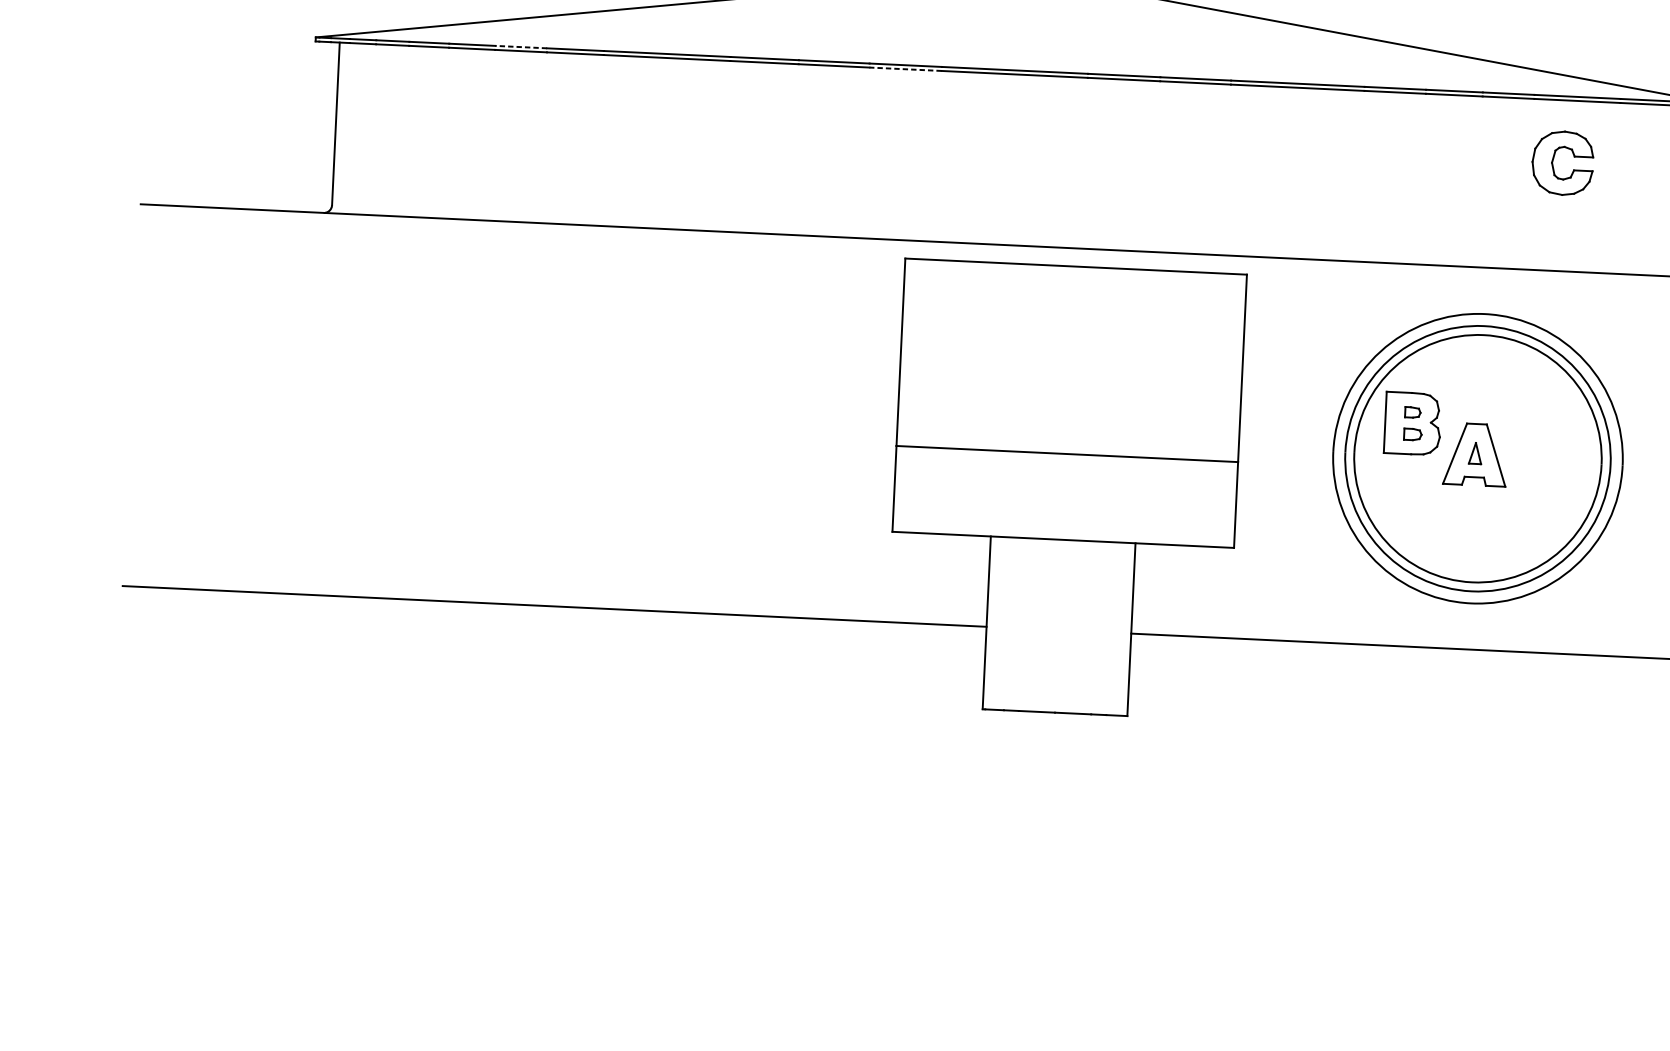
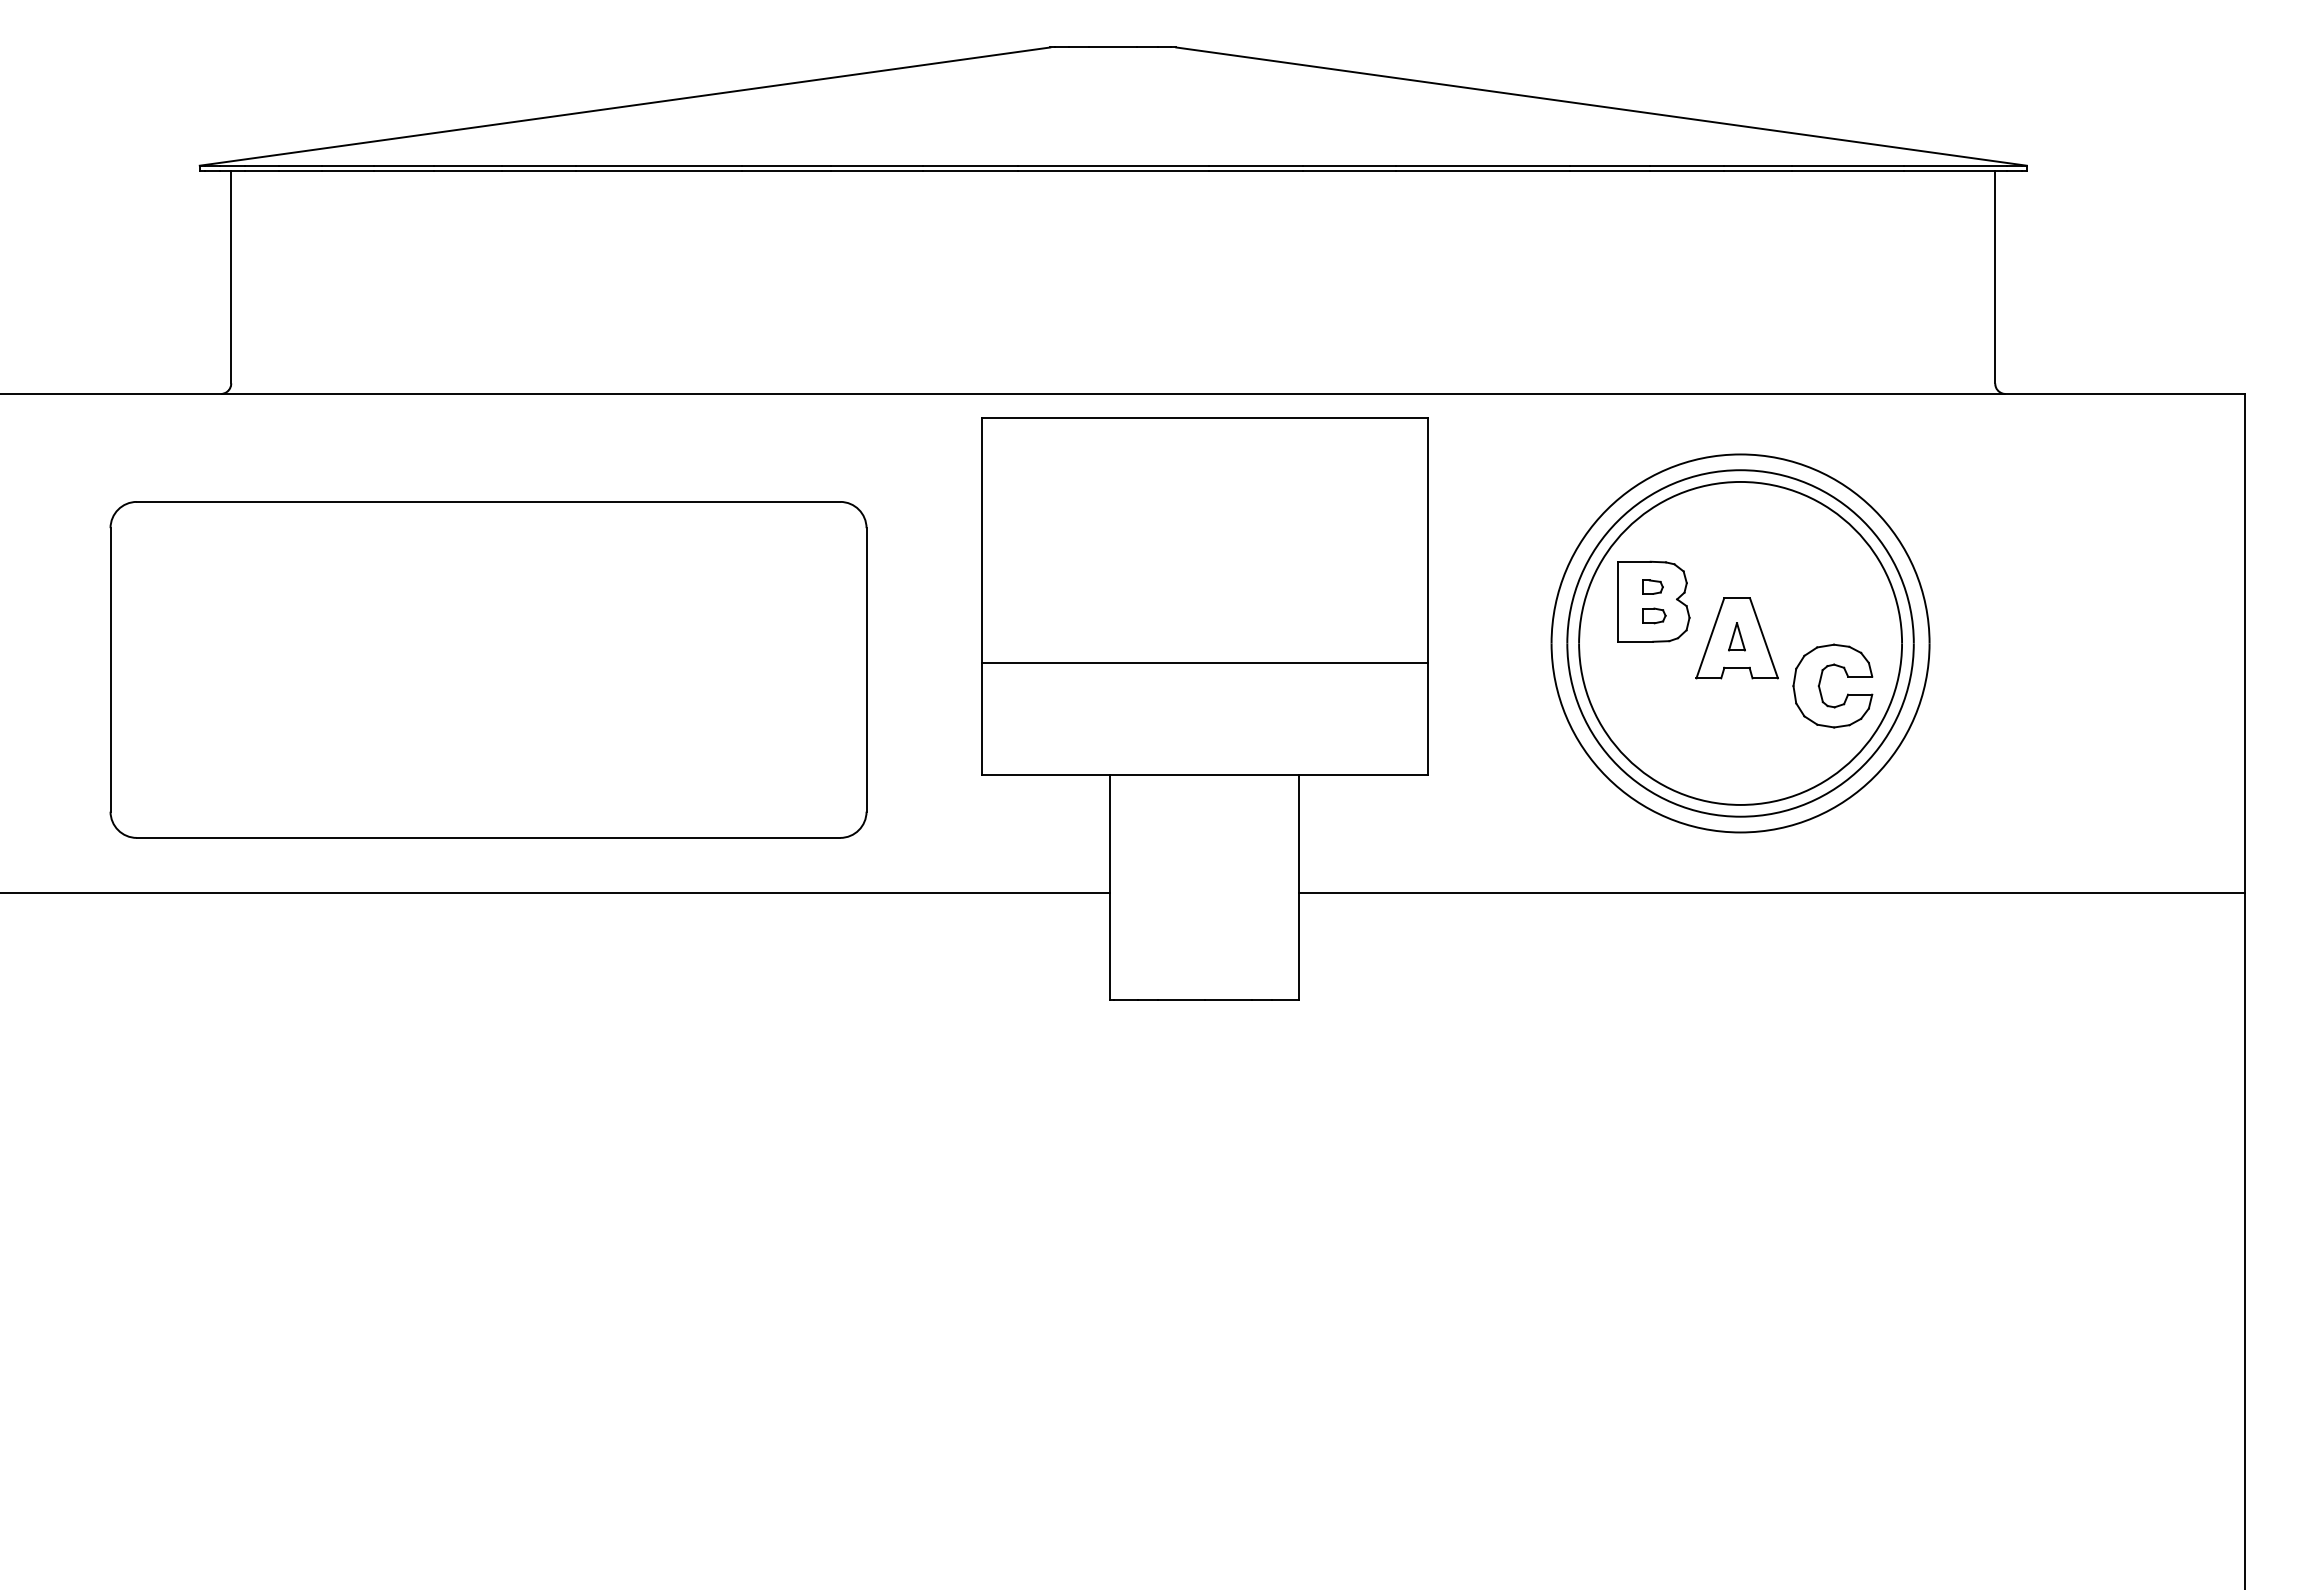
line: (521, 46) -> (468, 165), dashed -> solid
line: (905, 68) -> (970, 170), dashed -> solid
part: (1553, 161) -> (1820, 684), moved
part: (518, 433) -> (488, 669), added

